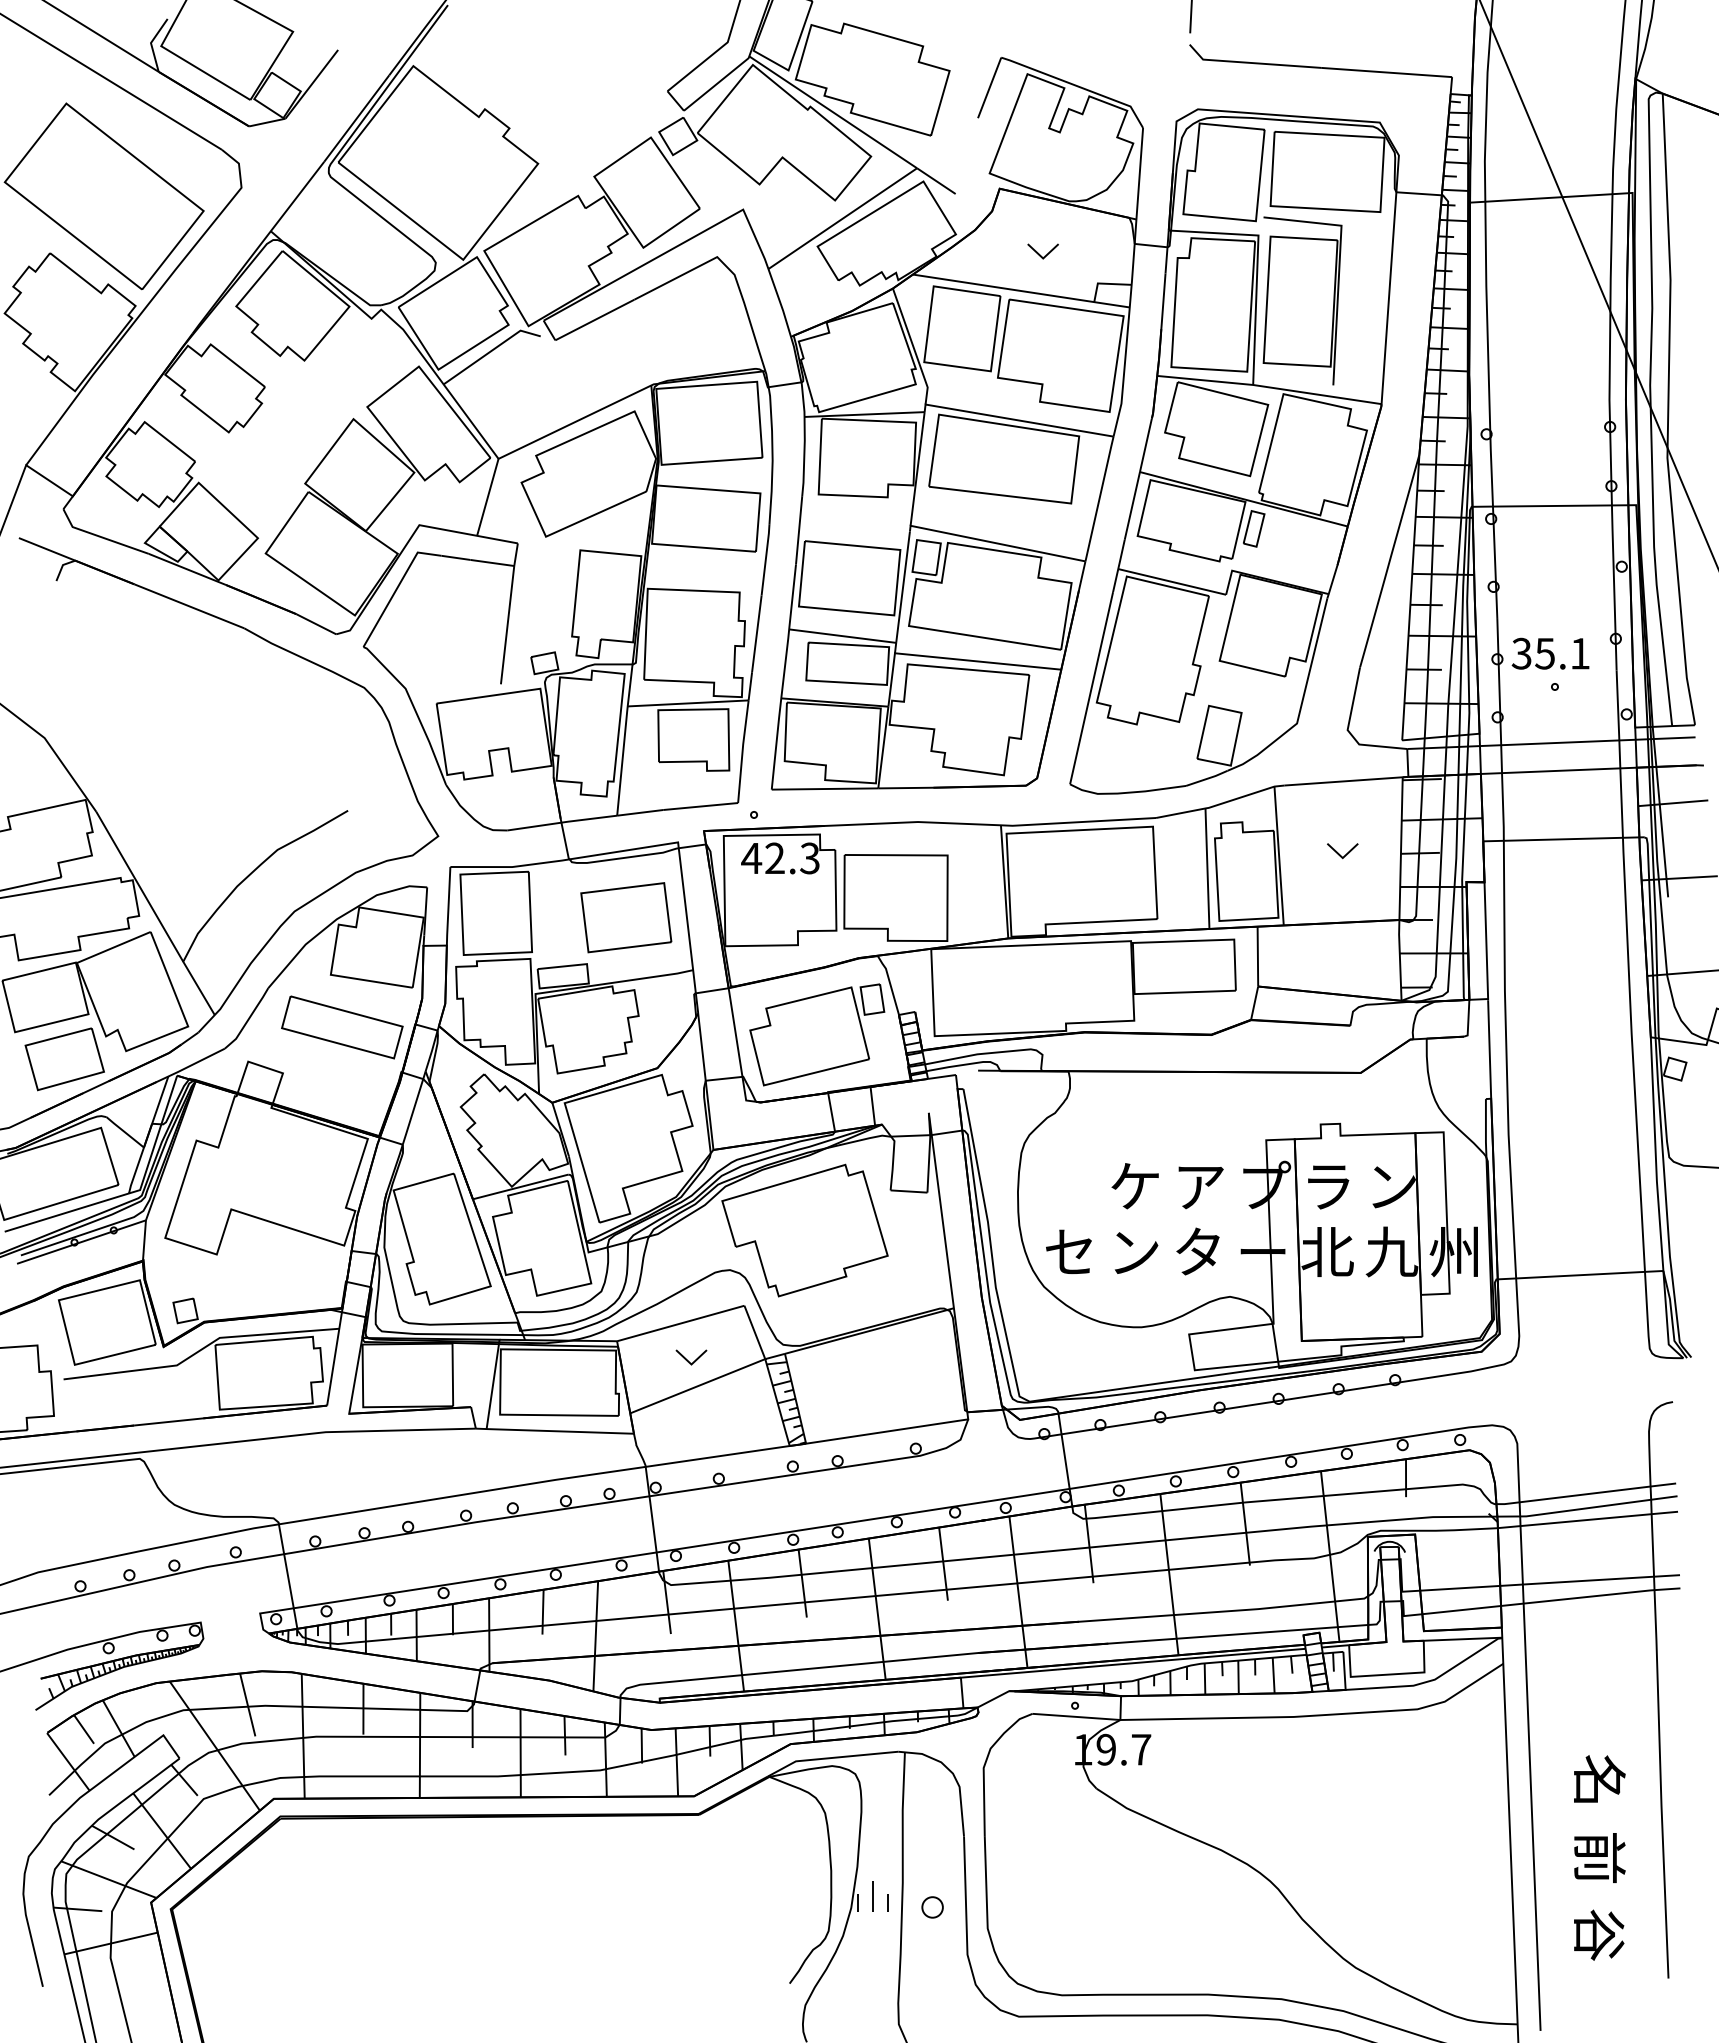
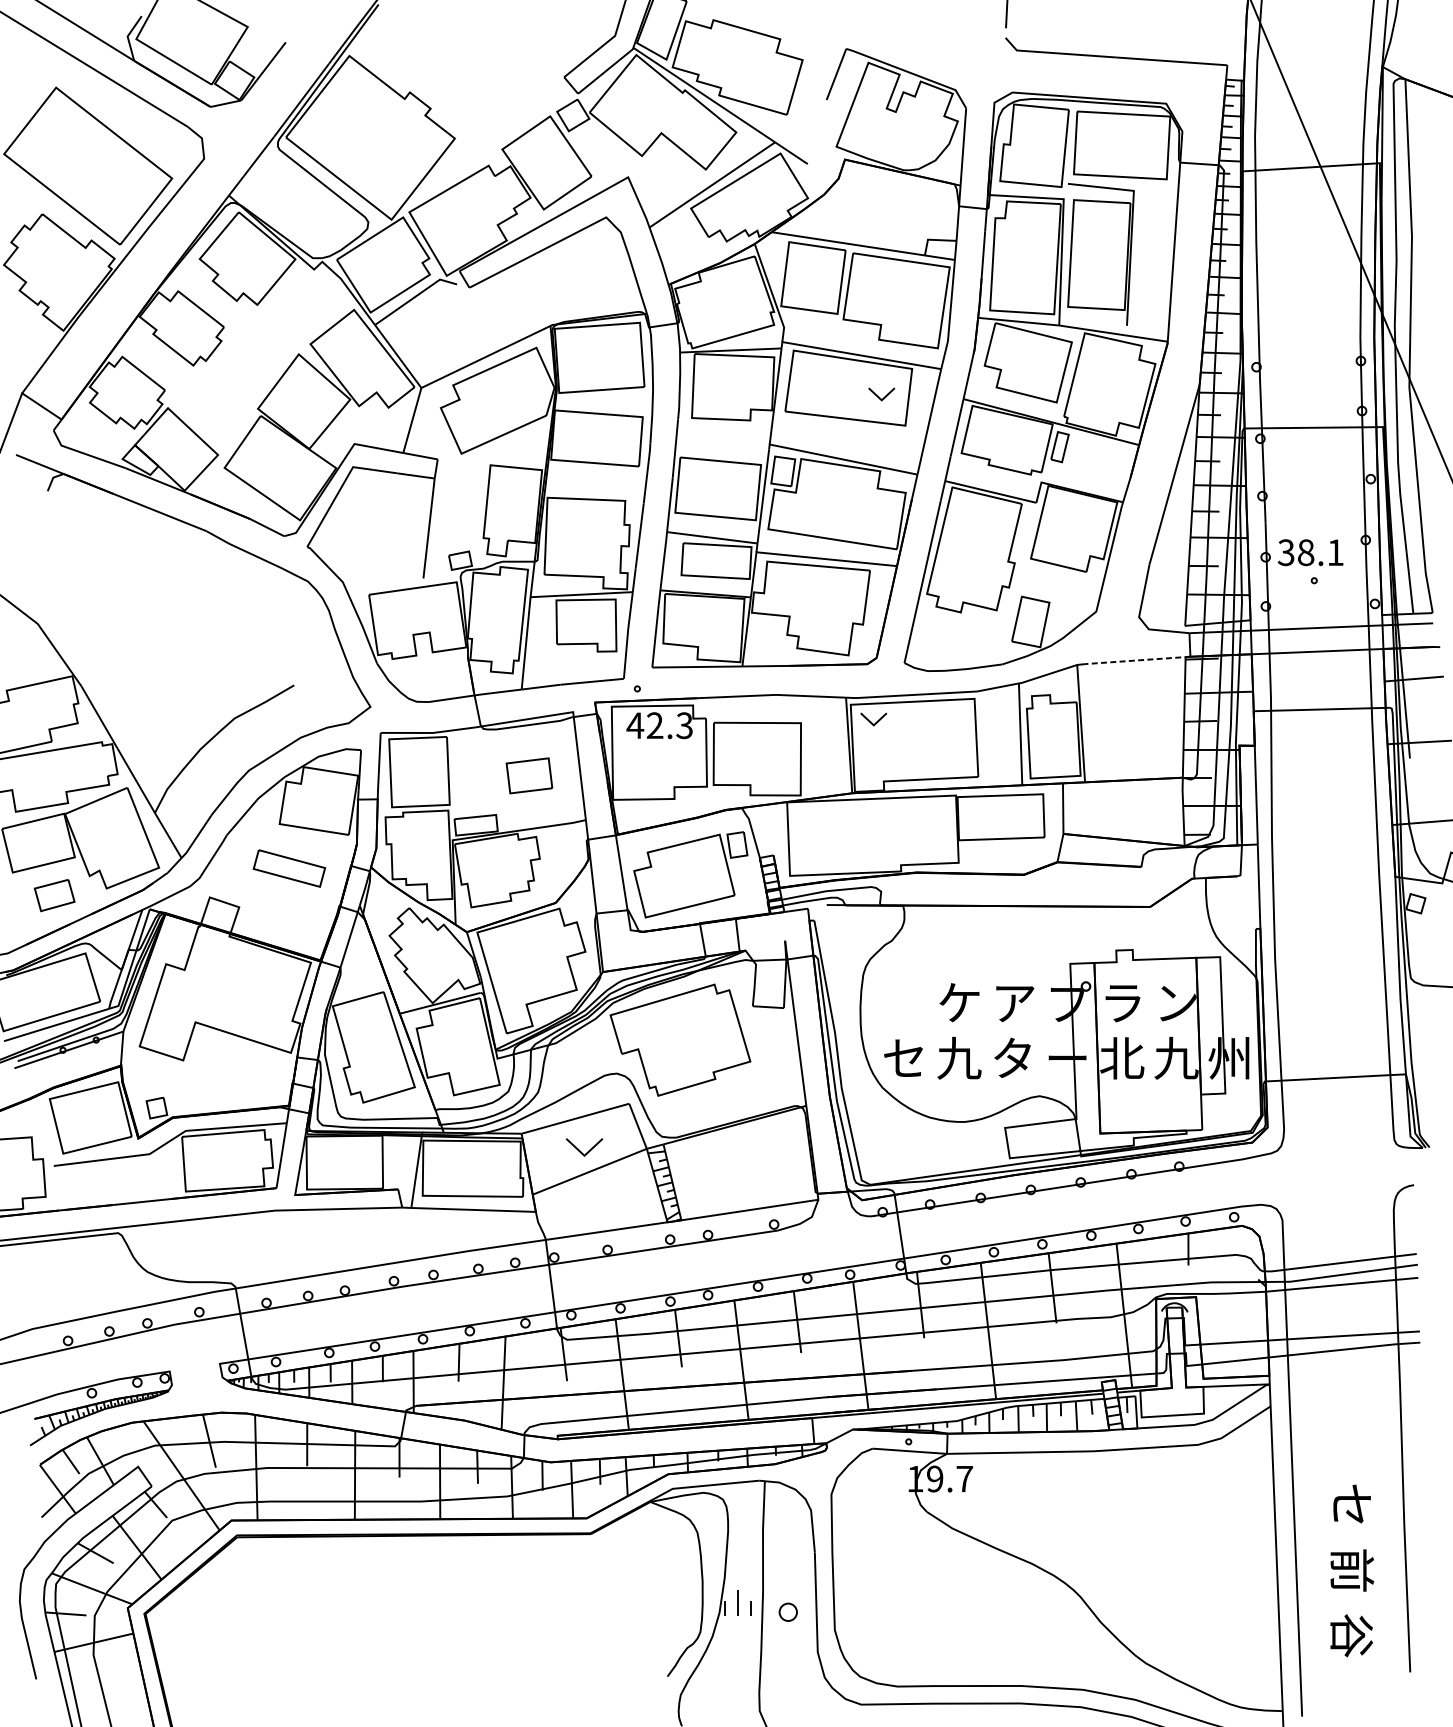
part: (1042, 251) -> (881, 394), moved
text: (1544, 653) -> (1305, 552), 35.1 -> 38.1
line: (1346, 781) -> (1138, 660), solid -> dashed
part: (1342, 851) -> (873, 719), moved
part: (626, 917) -> (529, 775), size x0.6
part: (342, 1027) -> (289, 868), size x0.7
part: (64, 1059) -> (54, 895), size x0.6
text: (1134, 1251) -> (958, 1057), ン -> 九
part: (691, 1357) -> (584, 1147), size x1.4
text: (1599, 1778) -> (1351, 1503), 名 -> セ

